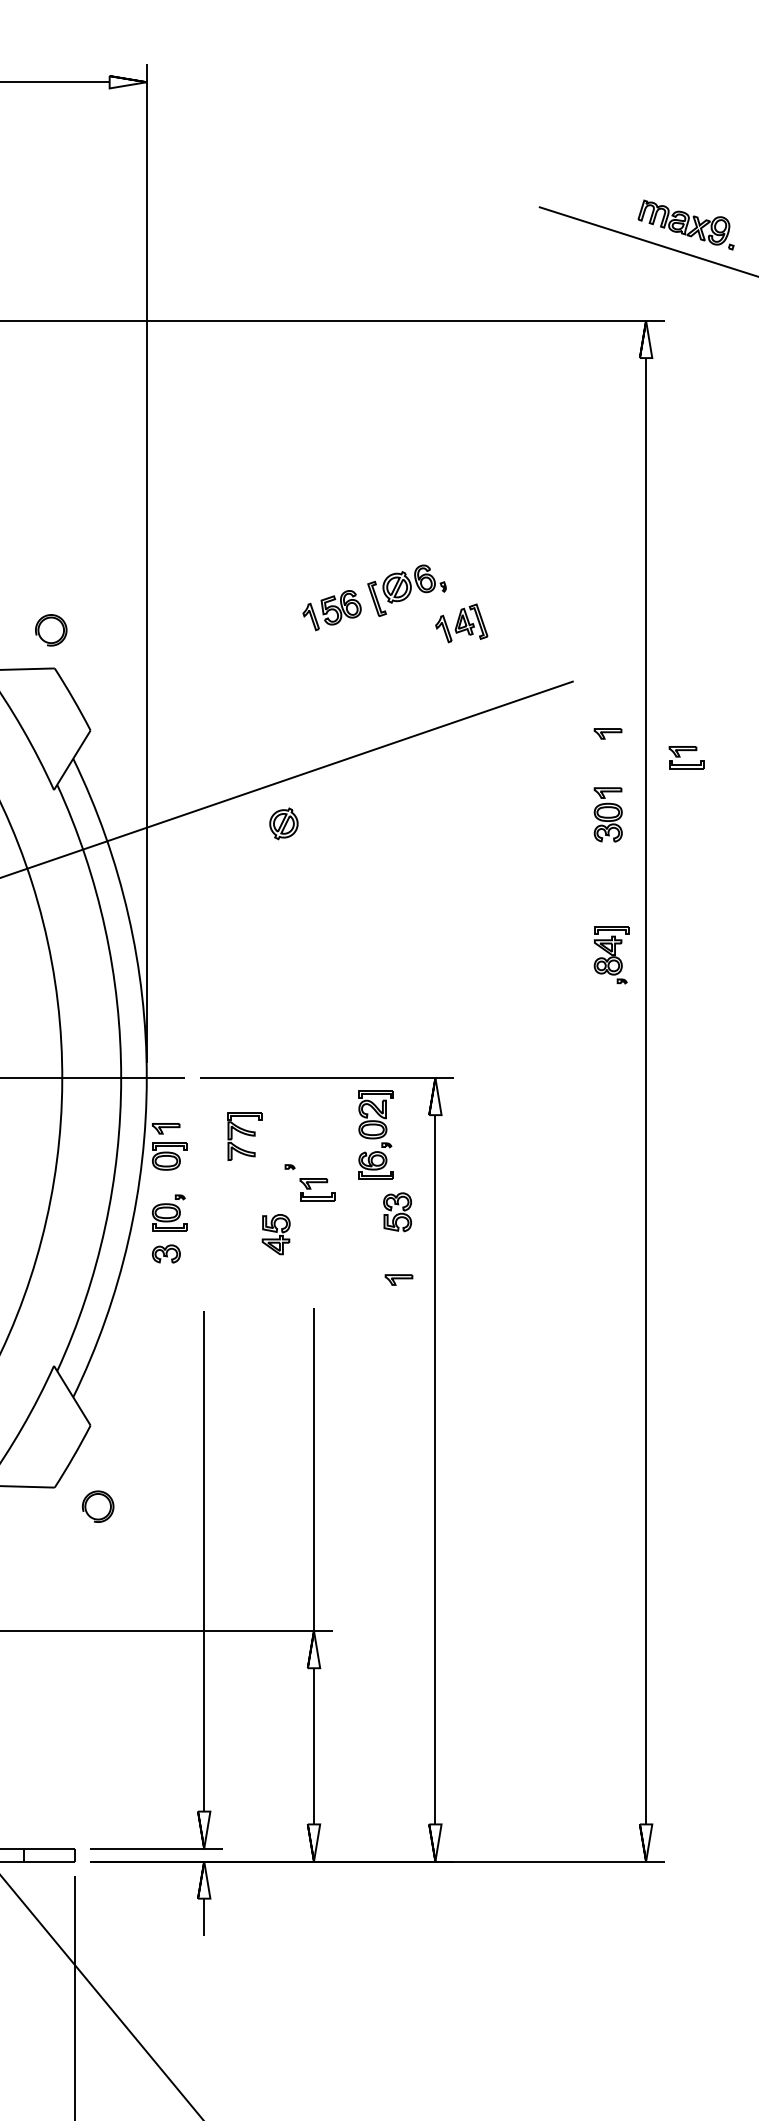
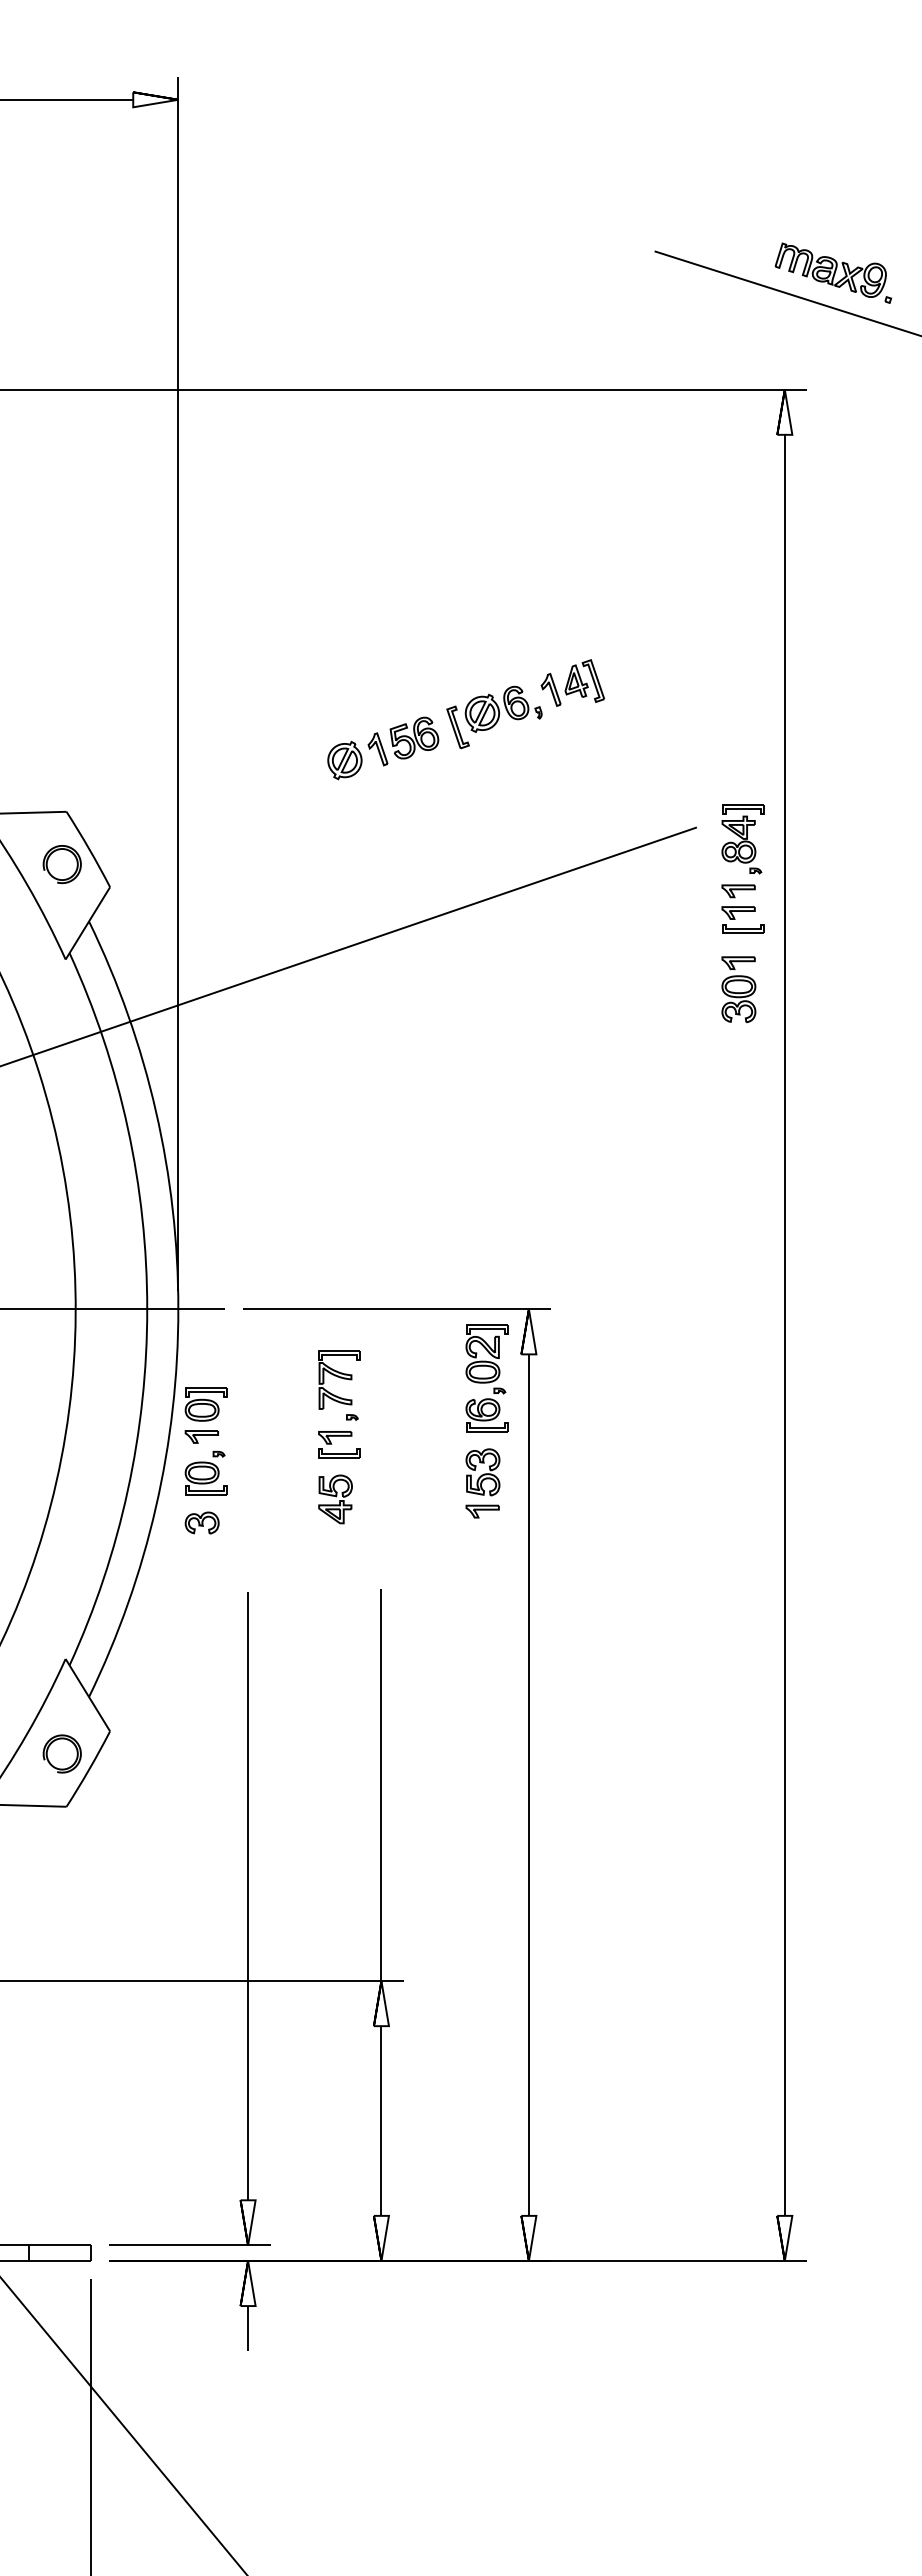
part: (461, 622) -> (572, 682), moved
part: (50, 630) -> (61, 864), moved
part: (680, 757) -> (735, 919), moved
part: (283, 823) -> (344, 760), moved
part: (611, 955) -> (742, 839), moved
part: (165, 1128) -> (201, 1436), moved
part: (244, 1135) -> (339, 1379), moved
part: (375, 1135) -> (486, 1378), moved
part: (311, 1189) -> (332, 1444), moved
part: (398, 1279) -> (482, 1511), moved
part: (97, 1506) -> (61, 1753), moved

